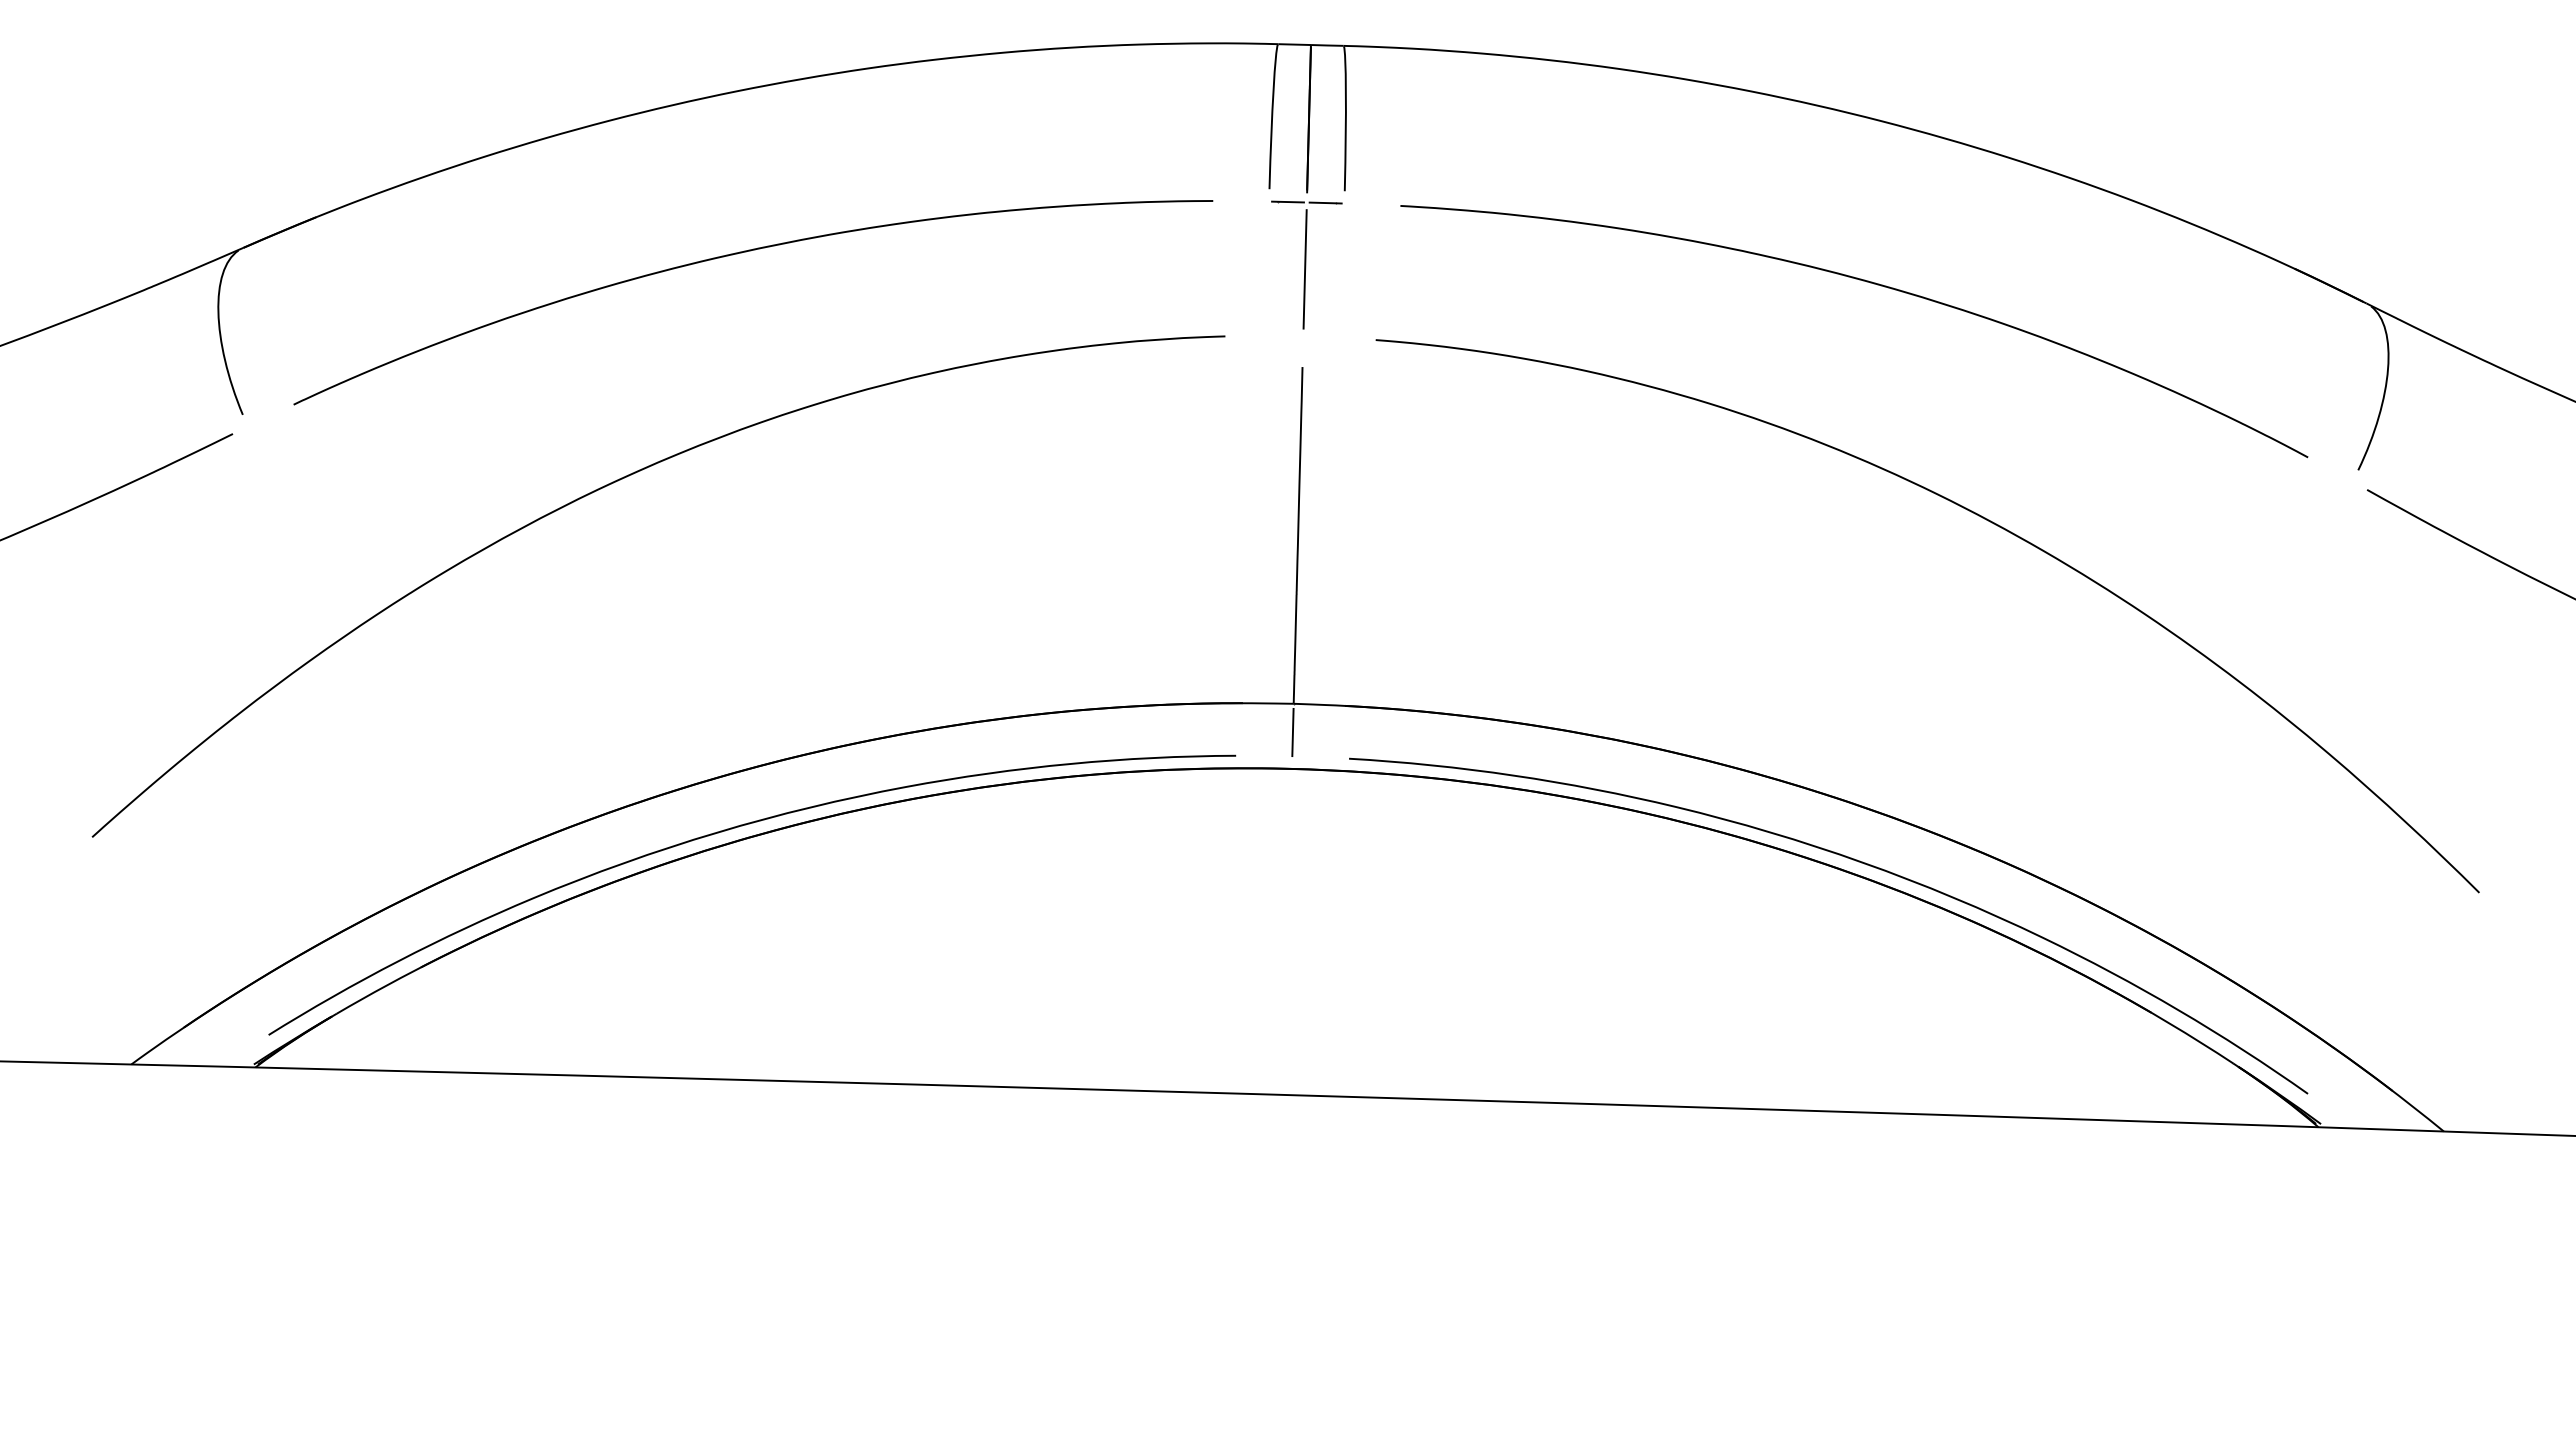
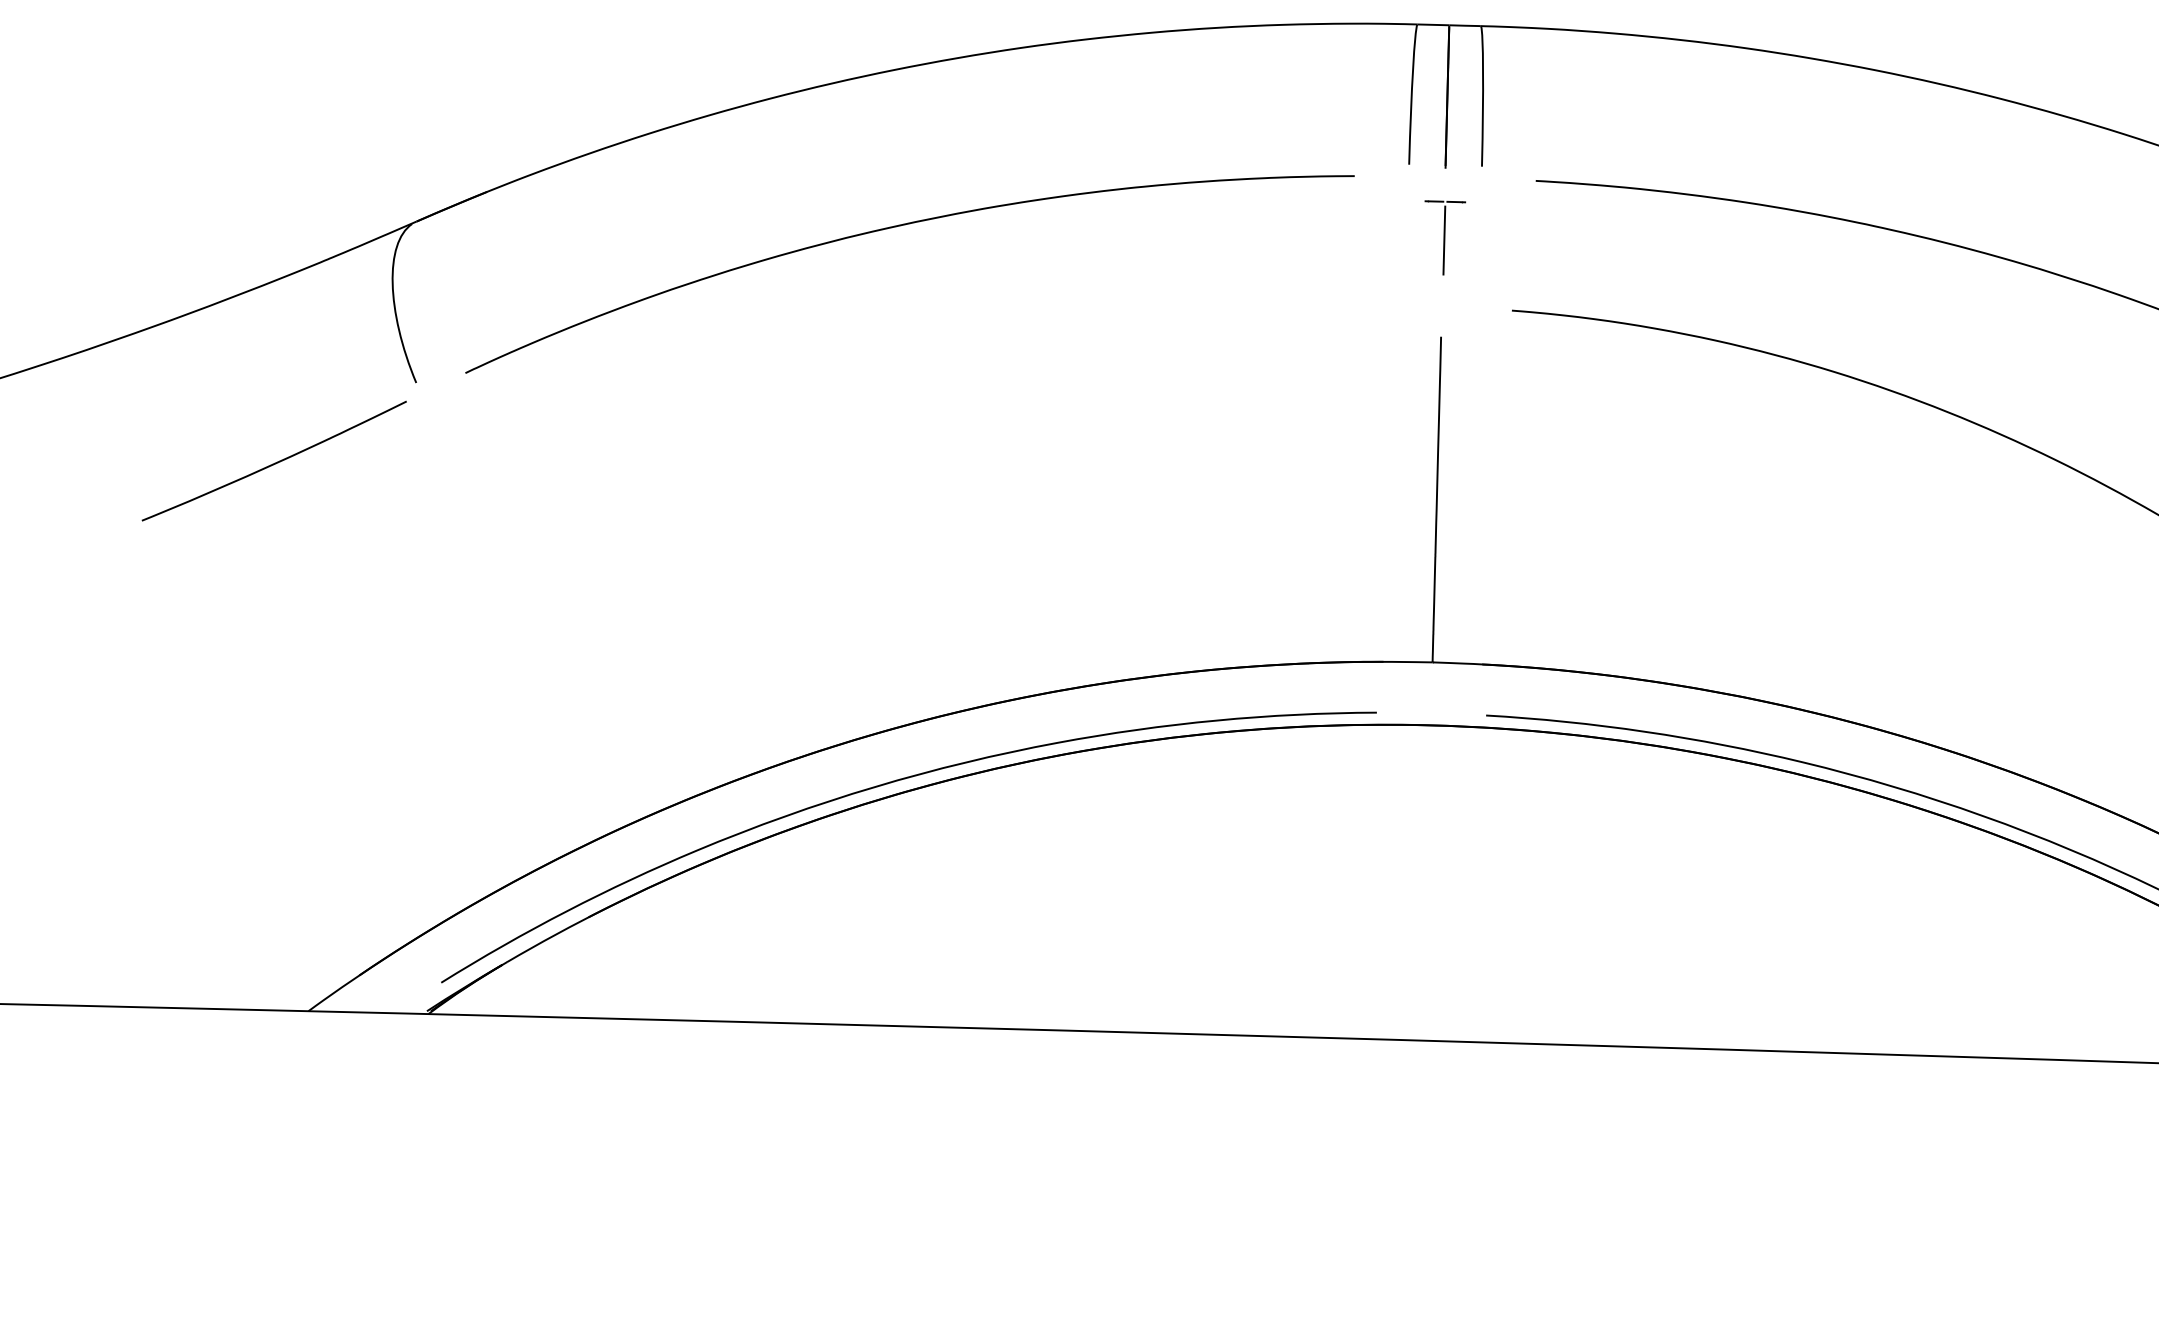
part: (1306, 264) -> (1444, 237), size x0.6
curve: (607, 486) -> (768, 452), removed
line: (1292, 732) -> (1431, 690), removed

